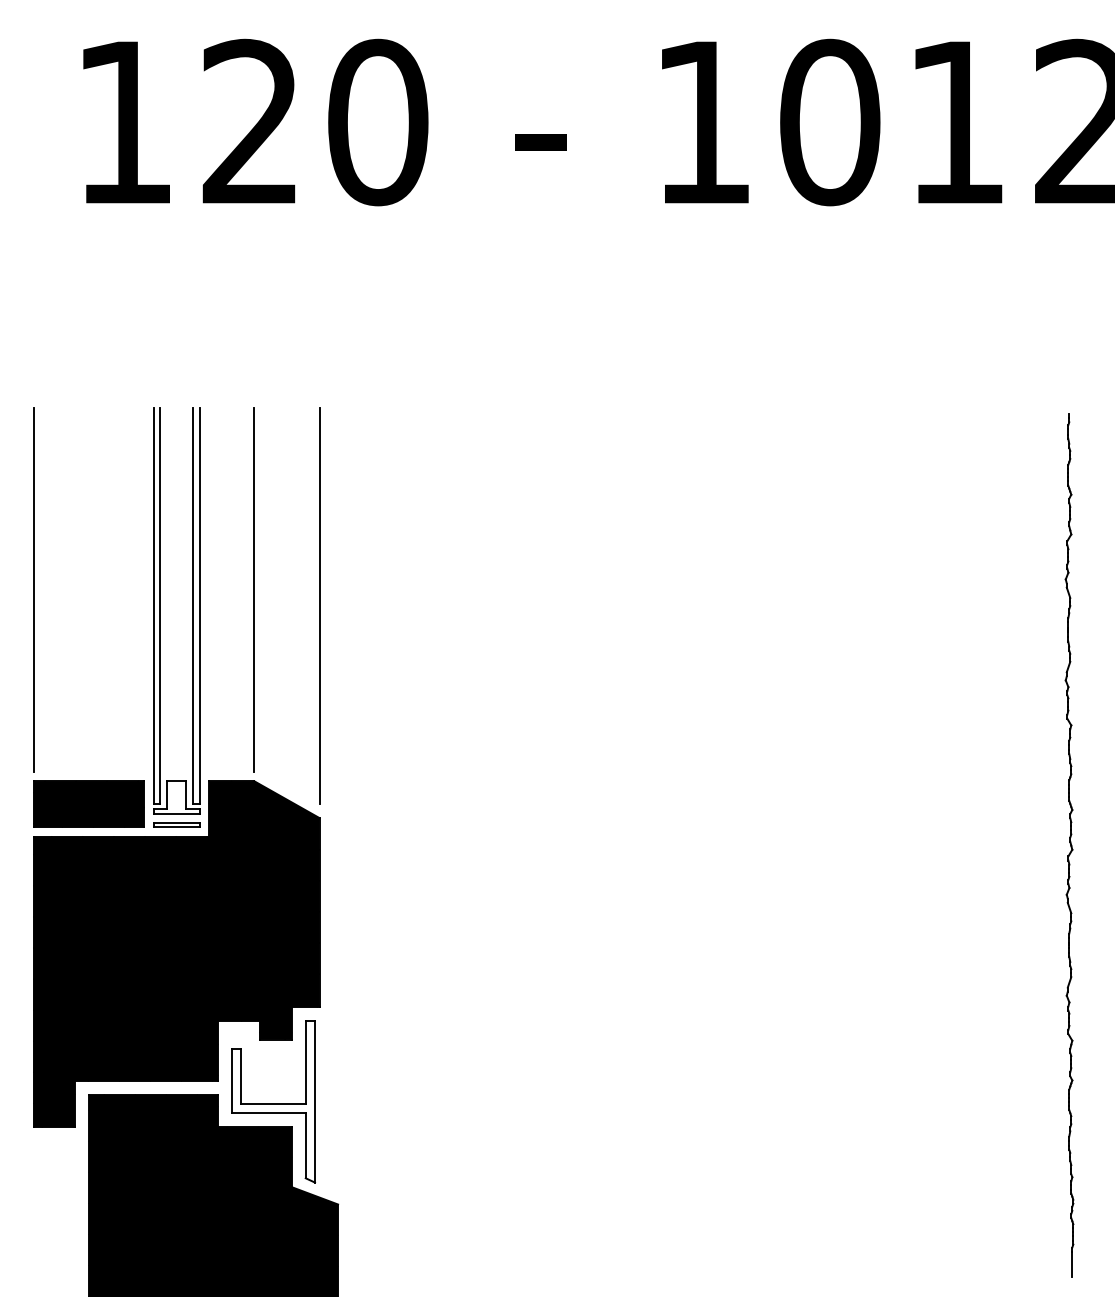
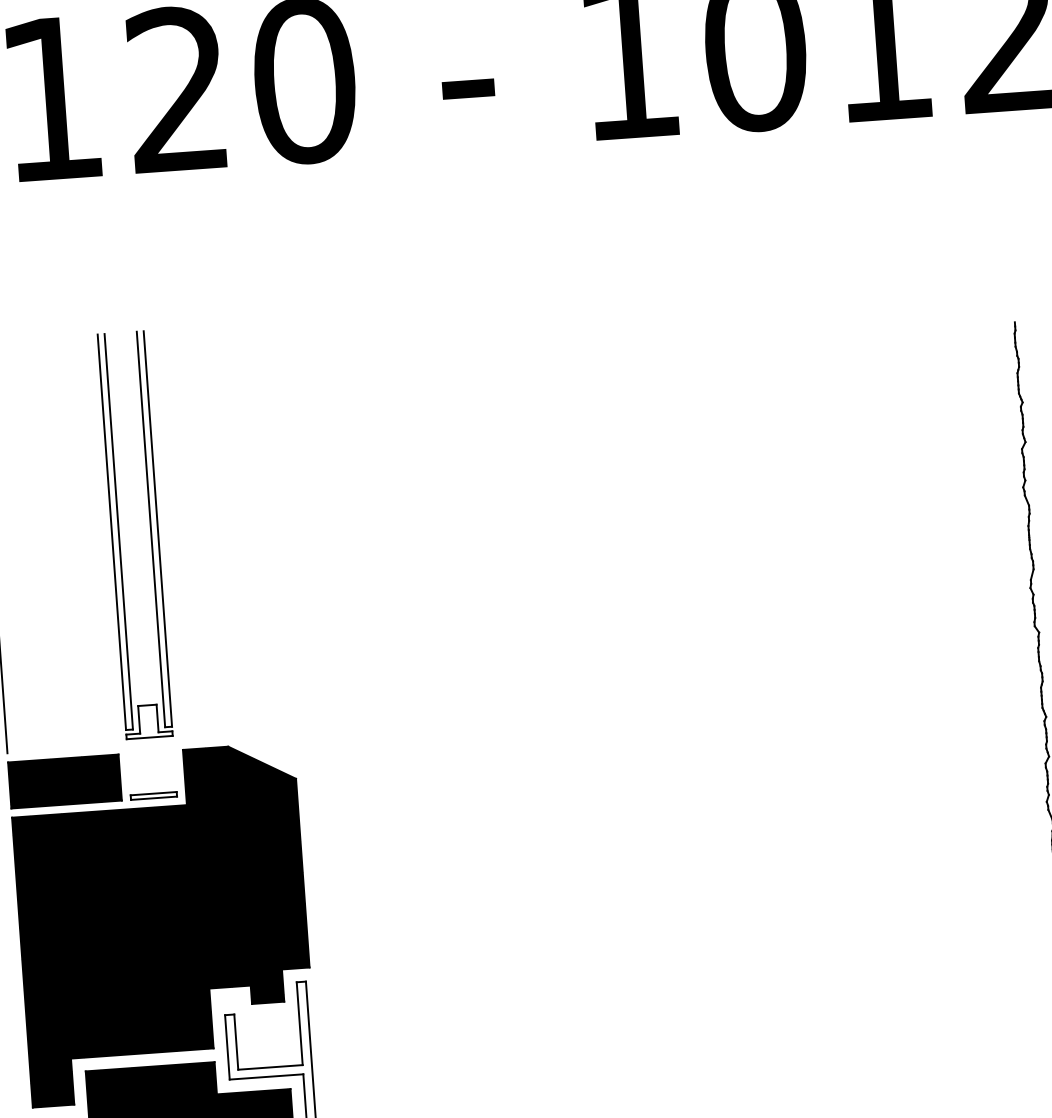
line: (254, 589) -> (214, 555), removed
line: (319, 605) -> (280, 566), removed
part: (160, 610) -> (119, 536), moved

